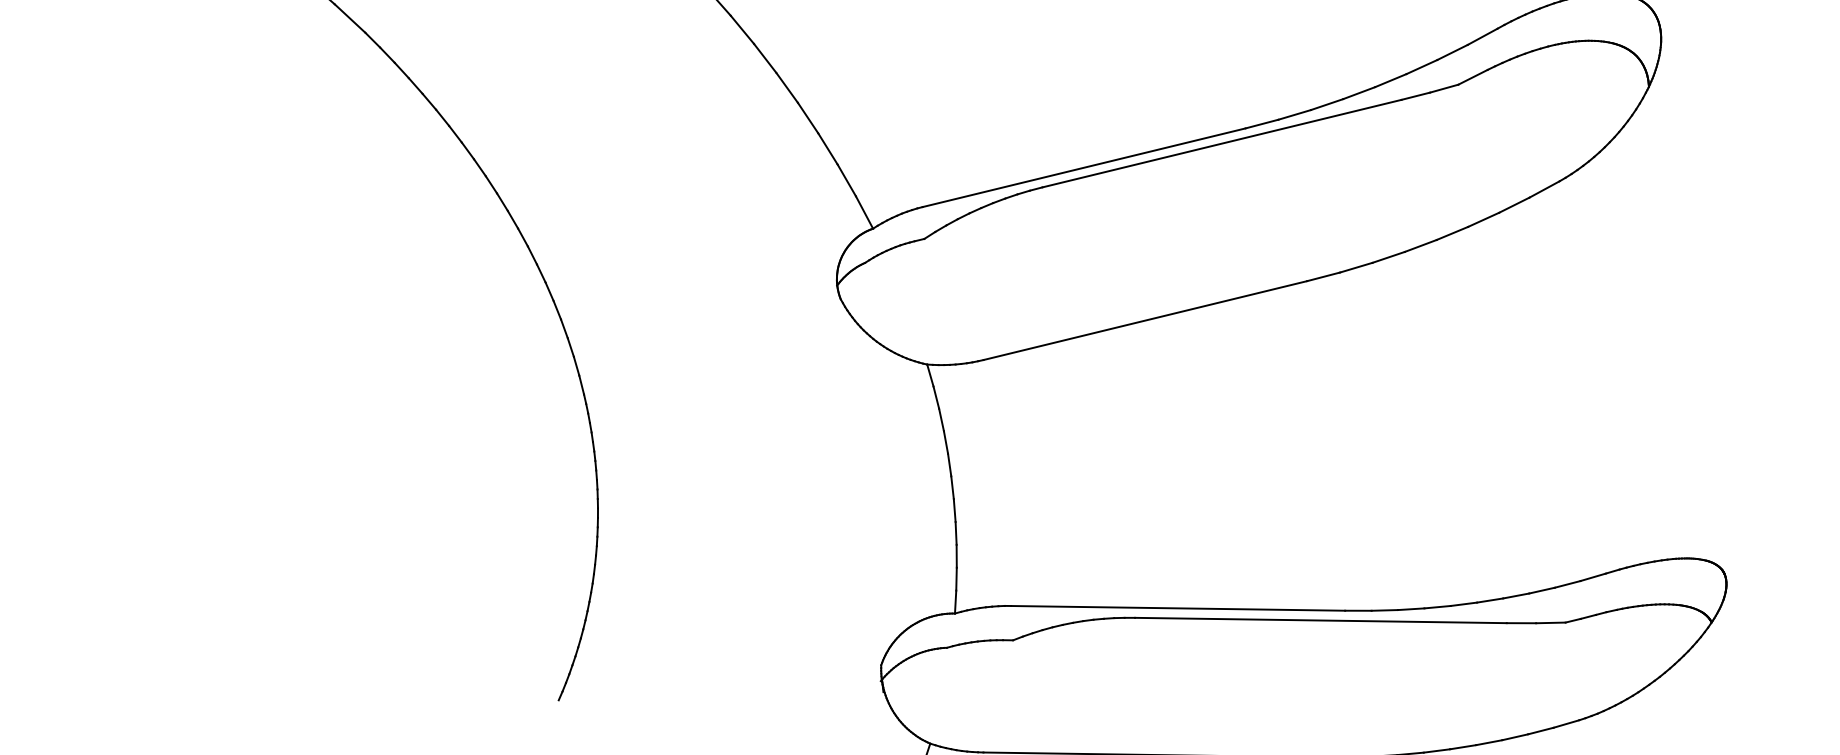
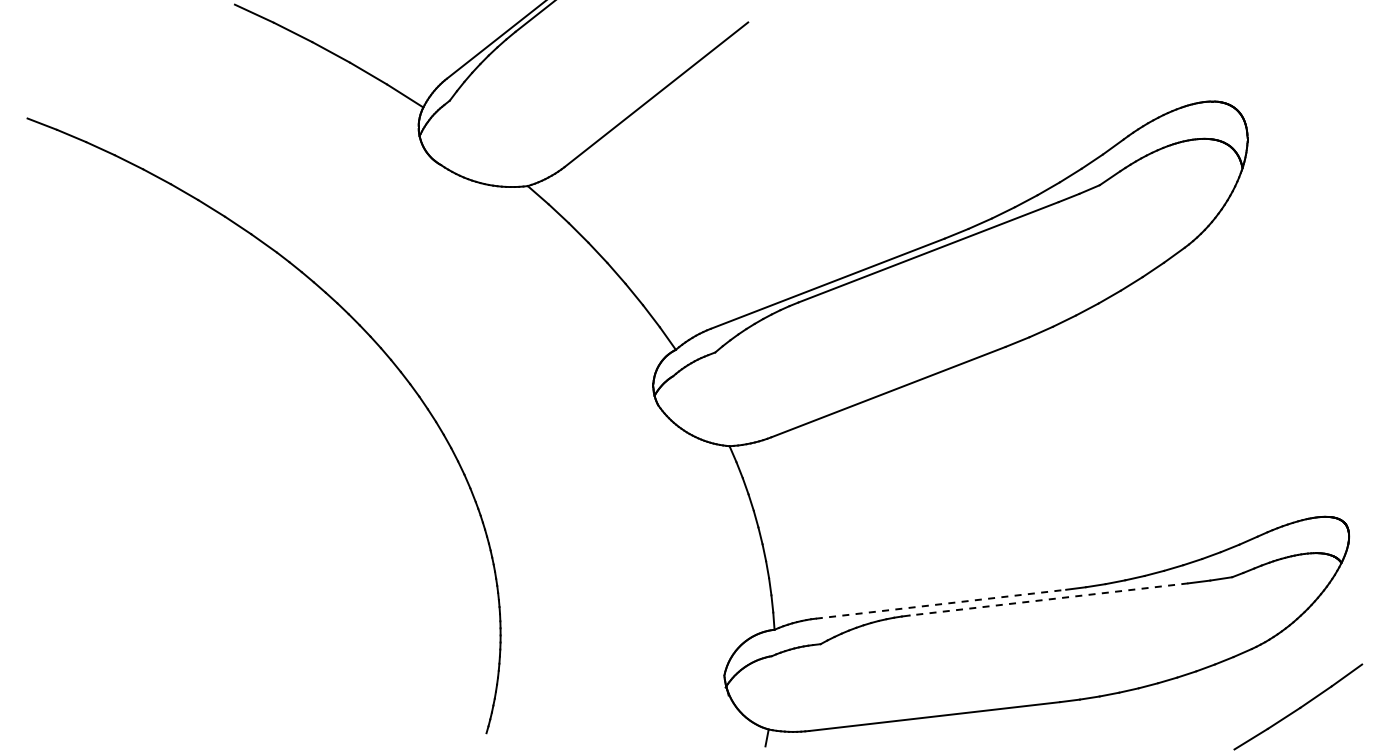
line: (1178, 608) -> (941, 604), solid -> dashed
line: (1320, 620) -> (1048, 599), solid -> dashed

